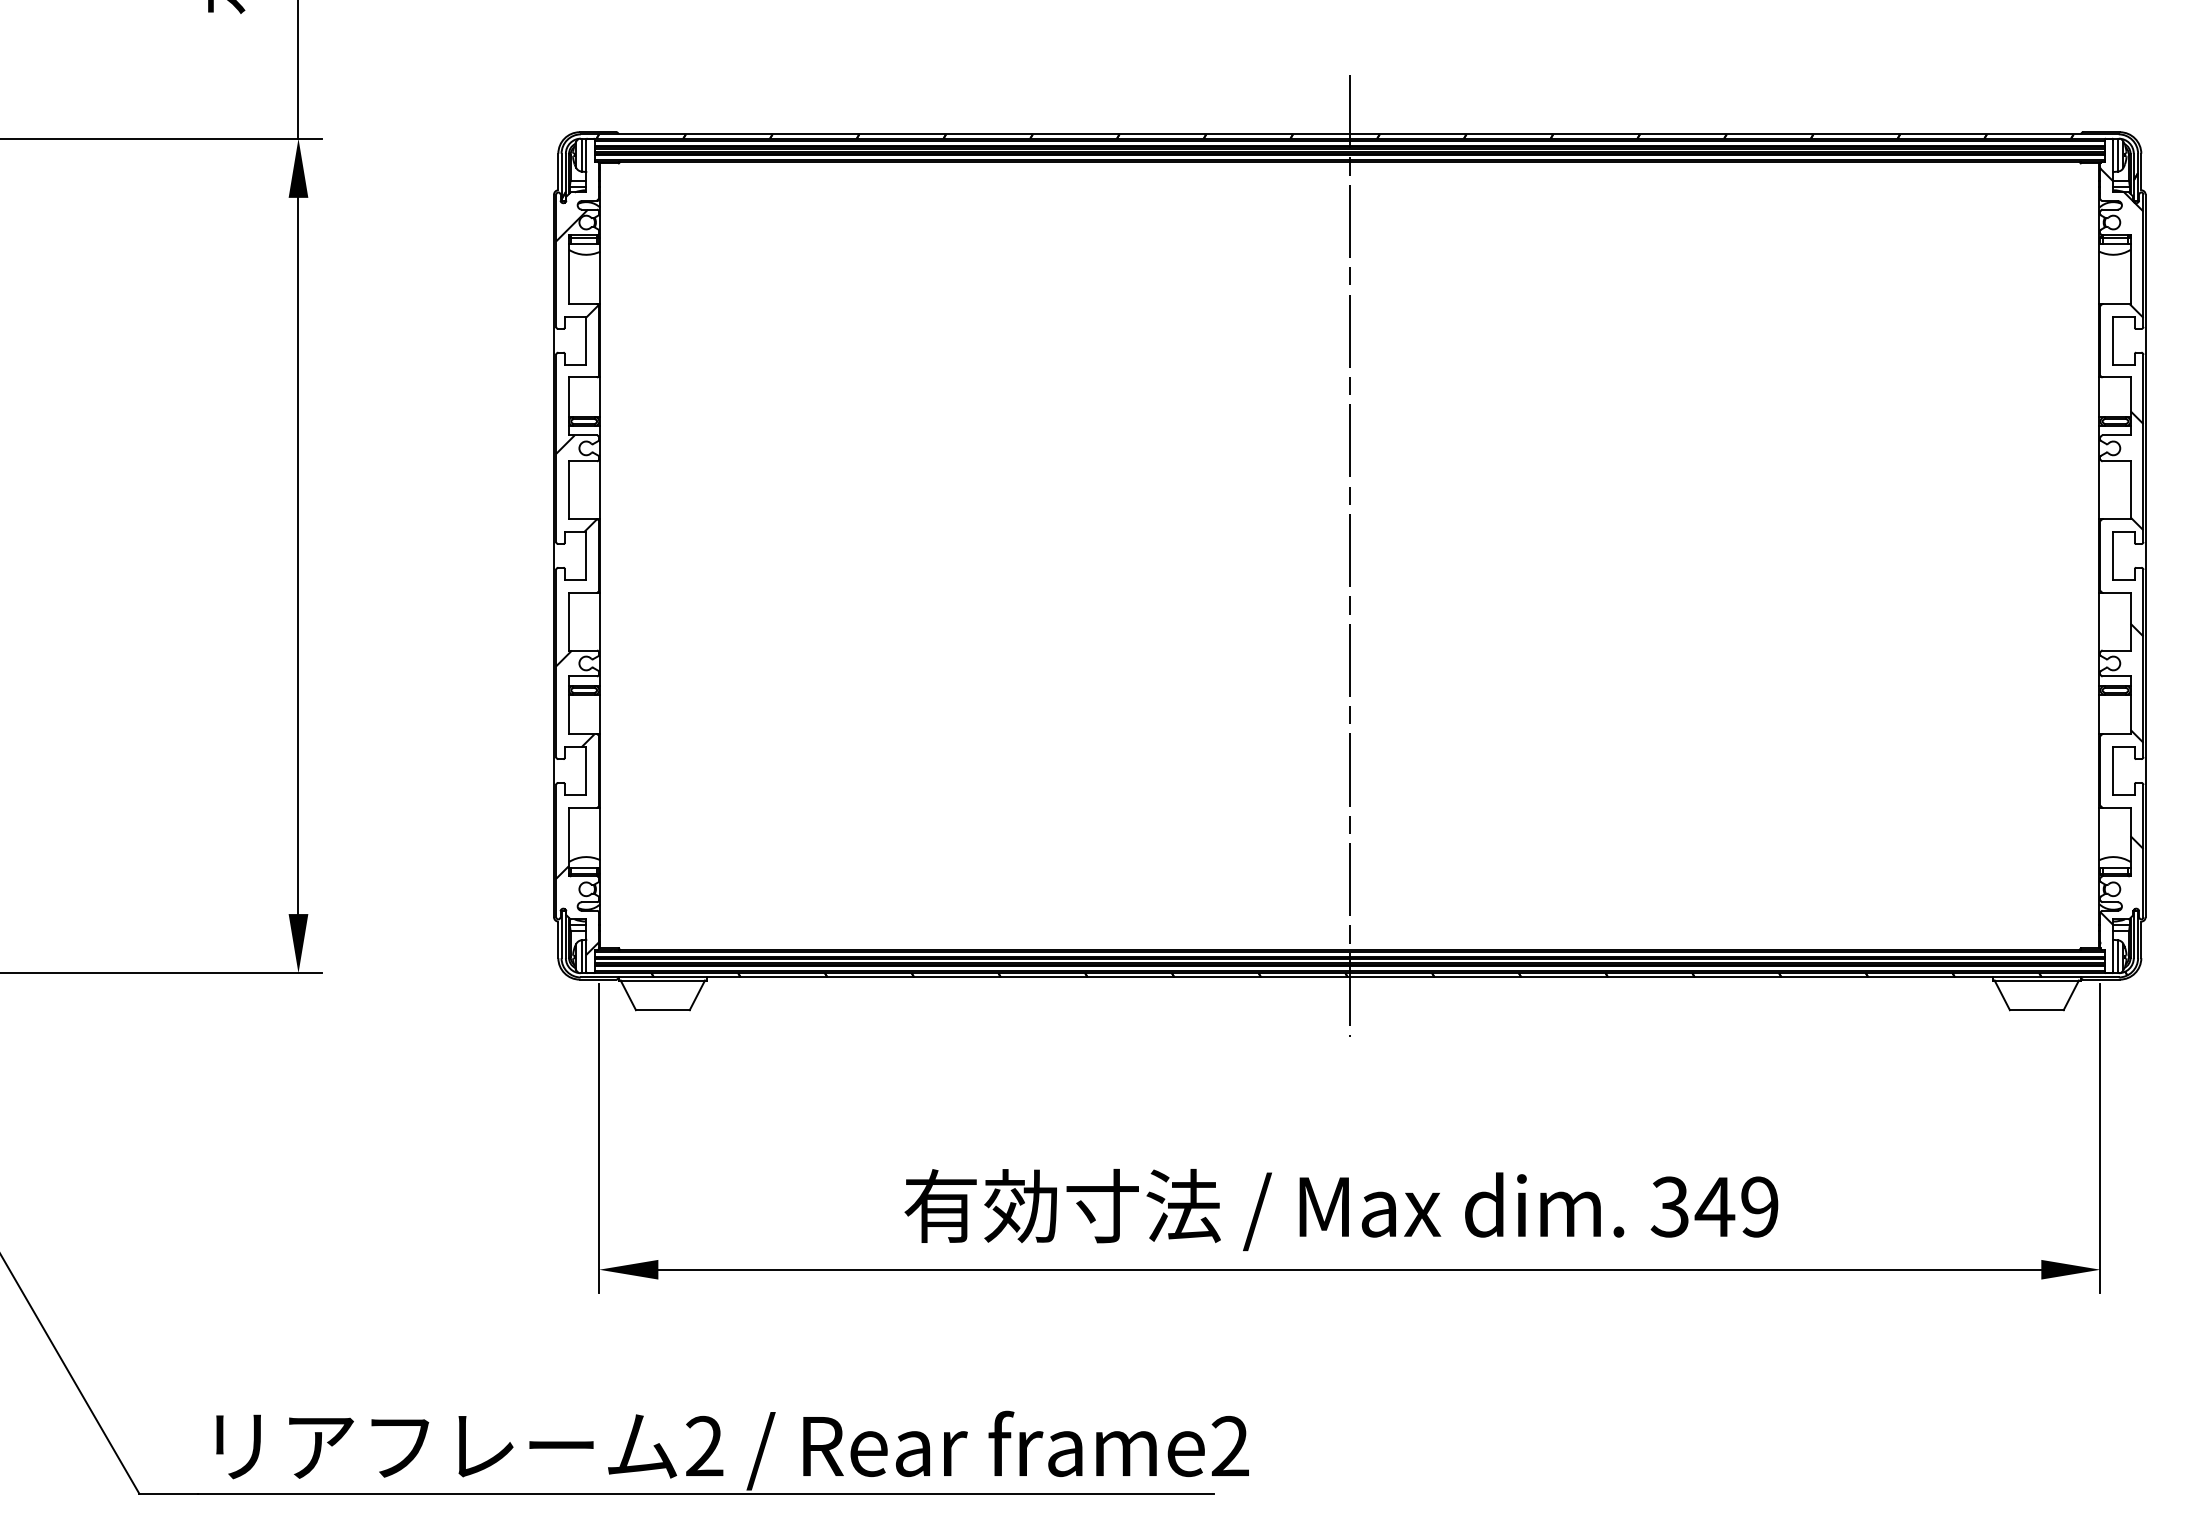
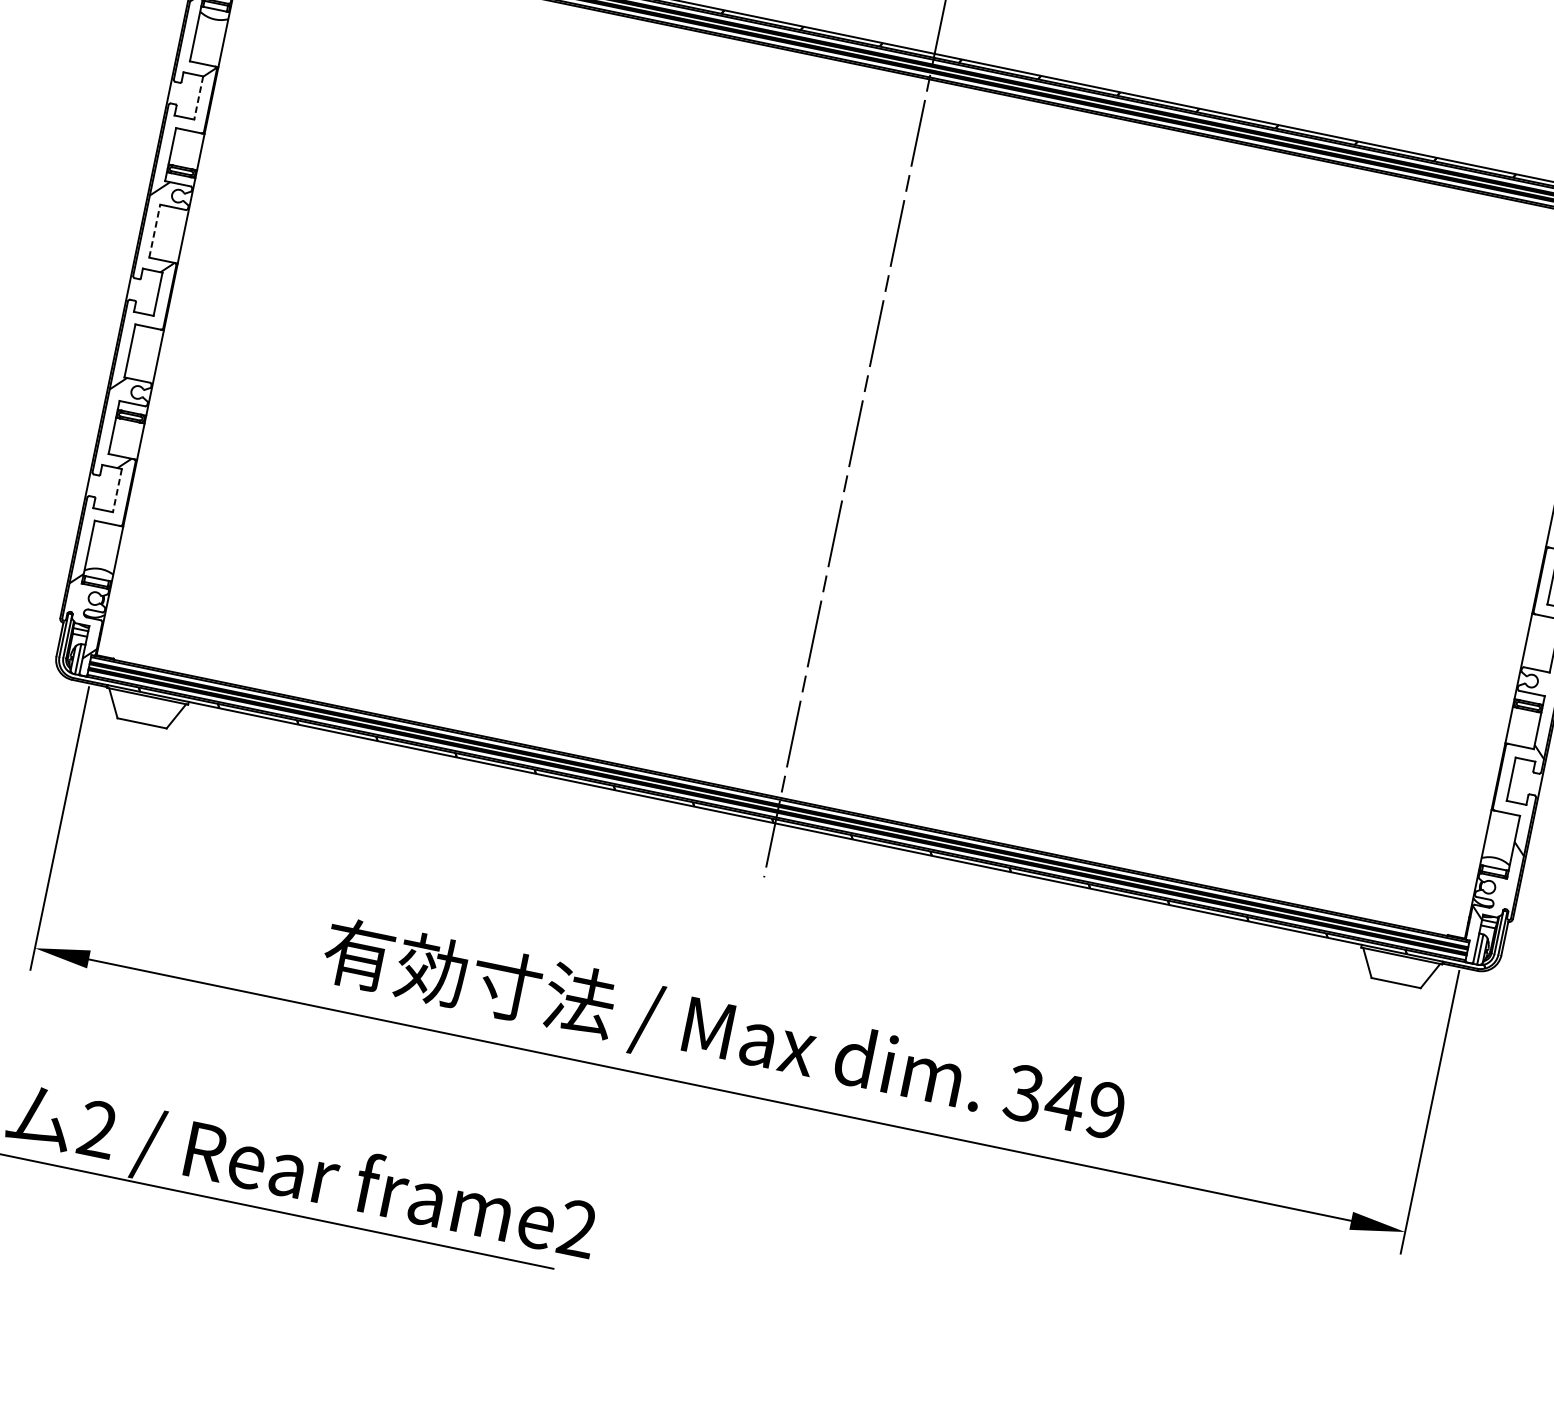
line: (586, 340) -> (198, 97), solid -> dashed
line: (569, 489) -> (155, 230), solid -> dashed
line: (586, 771) -> (117, 491), solid -> dashed

